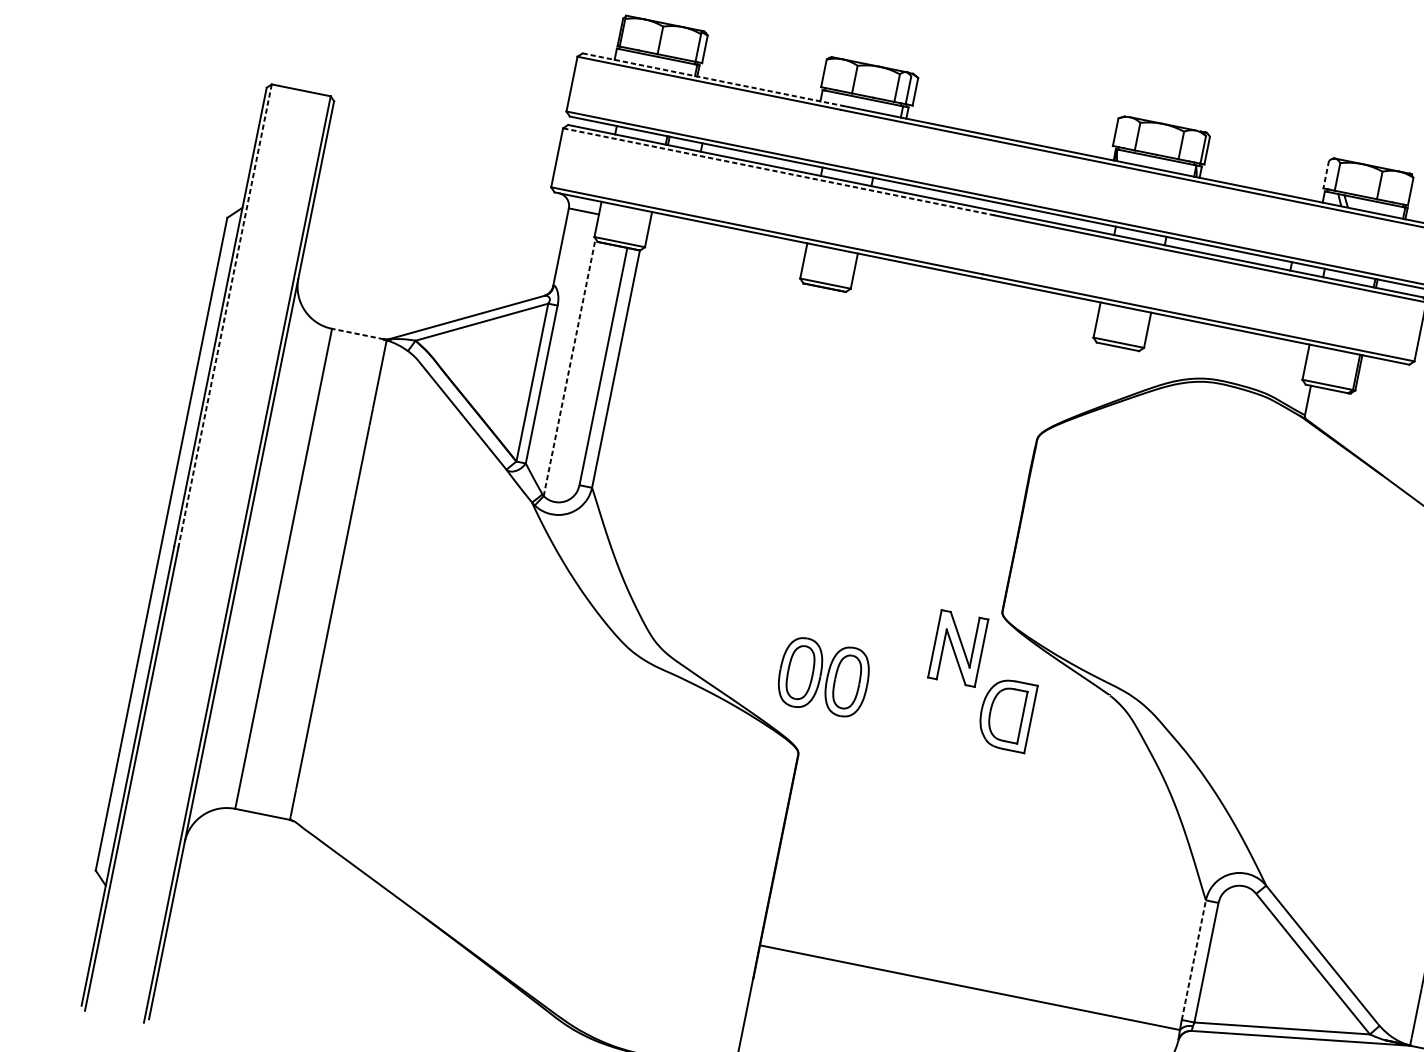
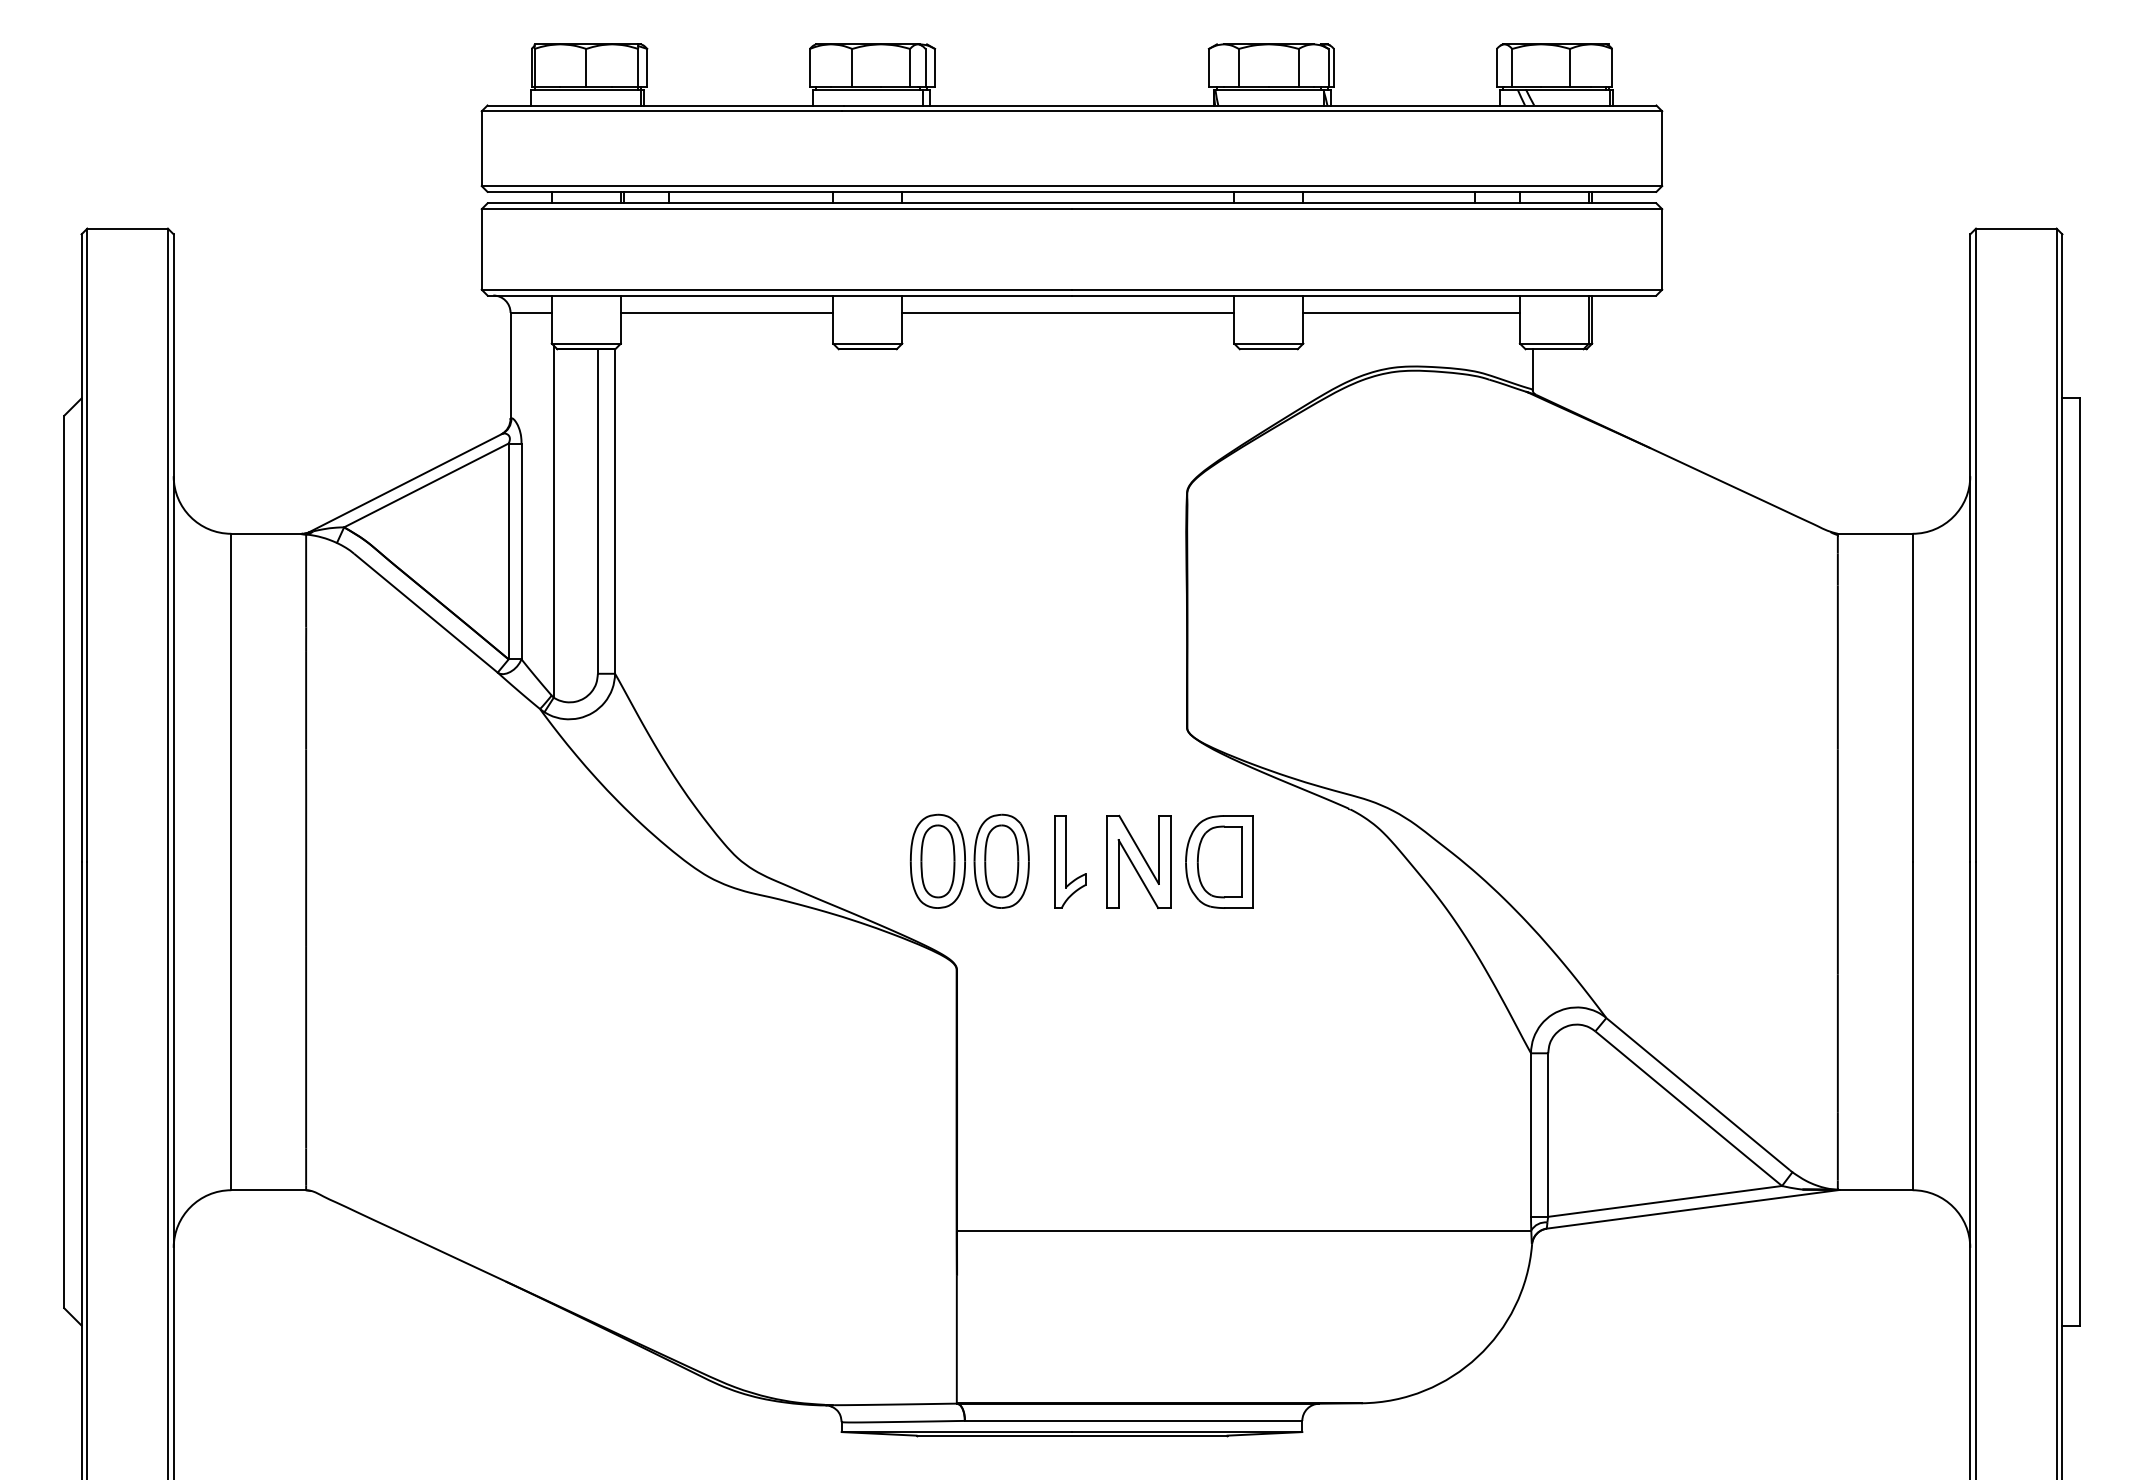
line: (713, 79) -> (666, 105), dashed -> solid
line: (778, 172) -> (776, 209), dashed -> solid
line: (1326, 174) -> (1496, 67), dashed -> solid
line: (726, 240) -> (726, 312), added
line: (976, 290) -> (1068, 312), added
line: (225, 316) -> (87, 545), dashed -> solid
line: (357, 333) -> (266, 533), dashed -> solid
line: (1227, 341) -> (1411, 312), added
line: (569, 367) -> (553, 521), dashed -> solid
part: (958, 648) -> (1138, 861), moved
part: (897, 692) -> (1070, 861), added
line: (1194, 960) -> (1531, 1135), dashed -> solid

